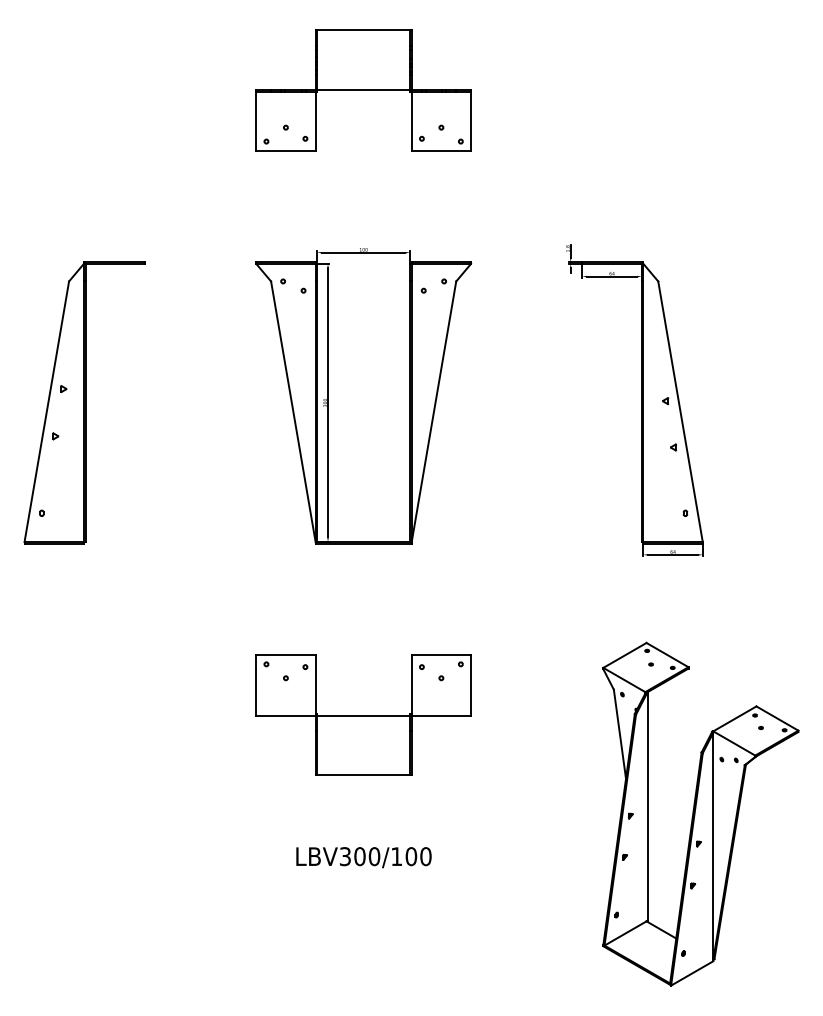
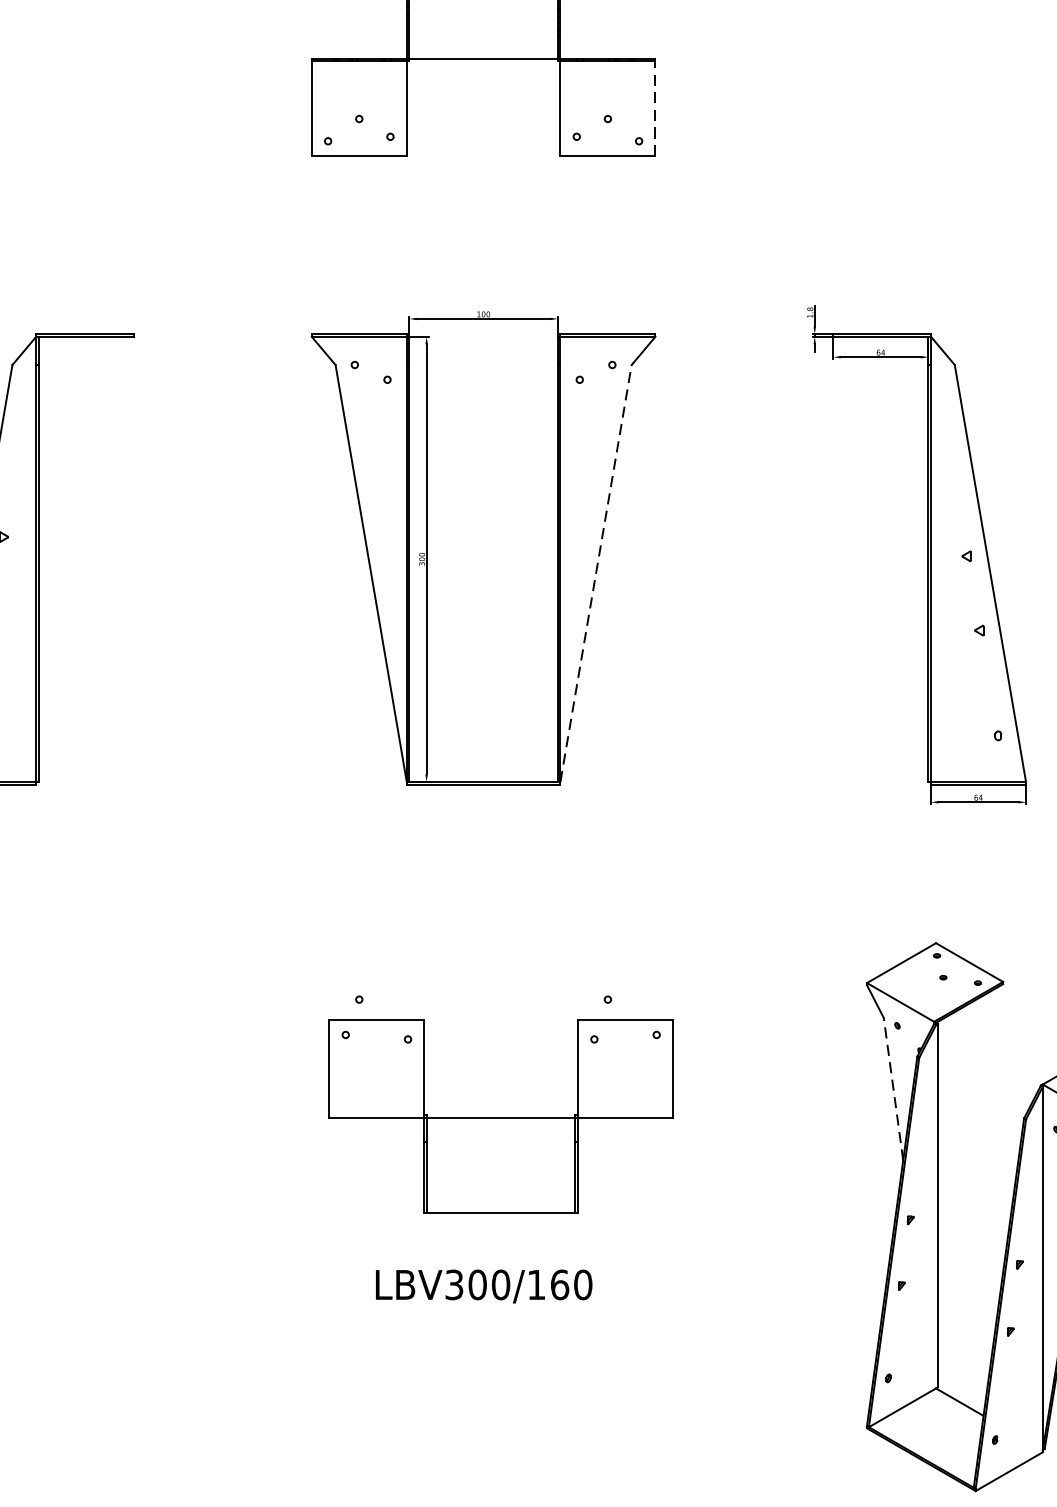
line: (471, 121) -> (656, 109), solid -> dashed
line: (434, 411) -> (596, 572), solid -> dashed
part: (363, 714) -> (500, 1115), moved
line: (619, 734) -> (892, 1089), solid -> dashed
text: (411, 856) -> (560, 1284), LBV300/100 -> LBV300/160

